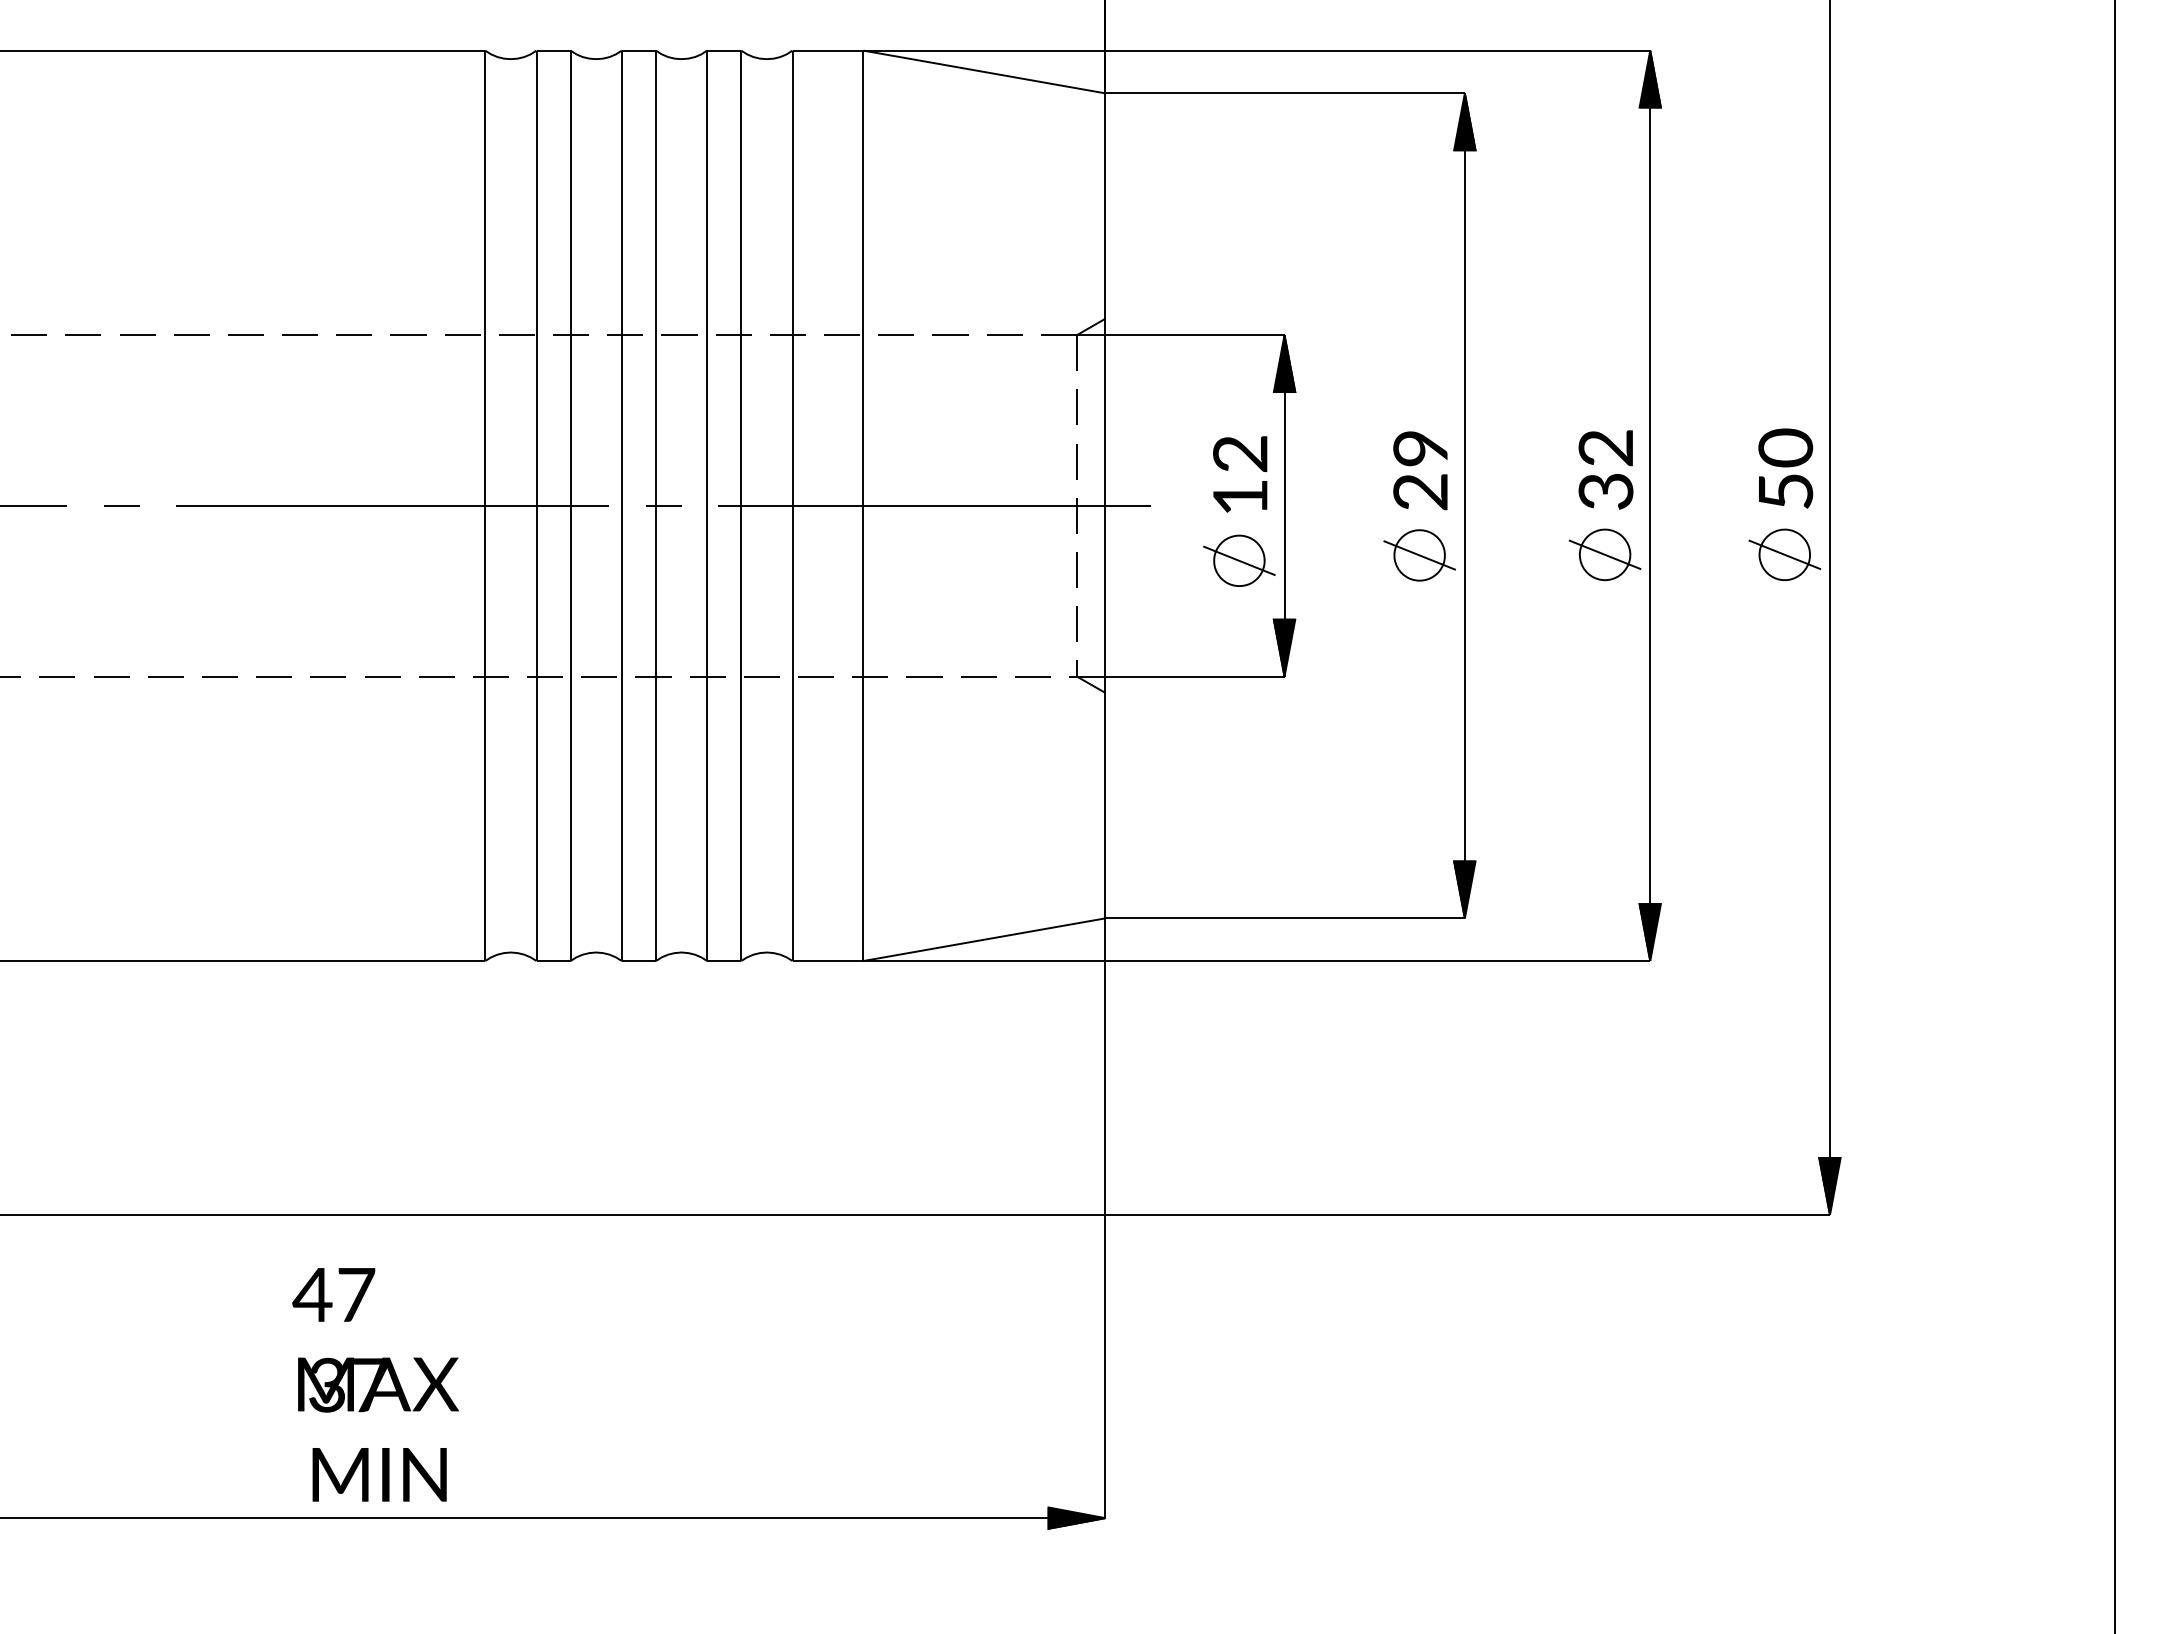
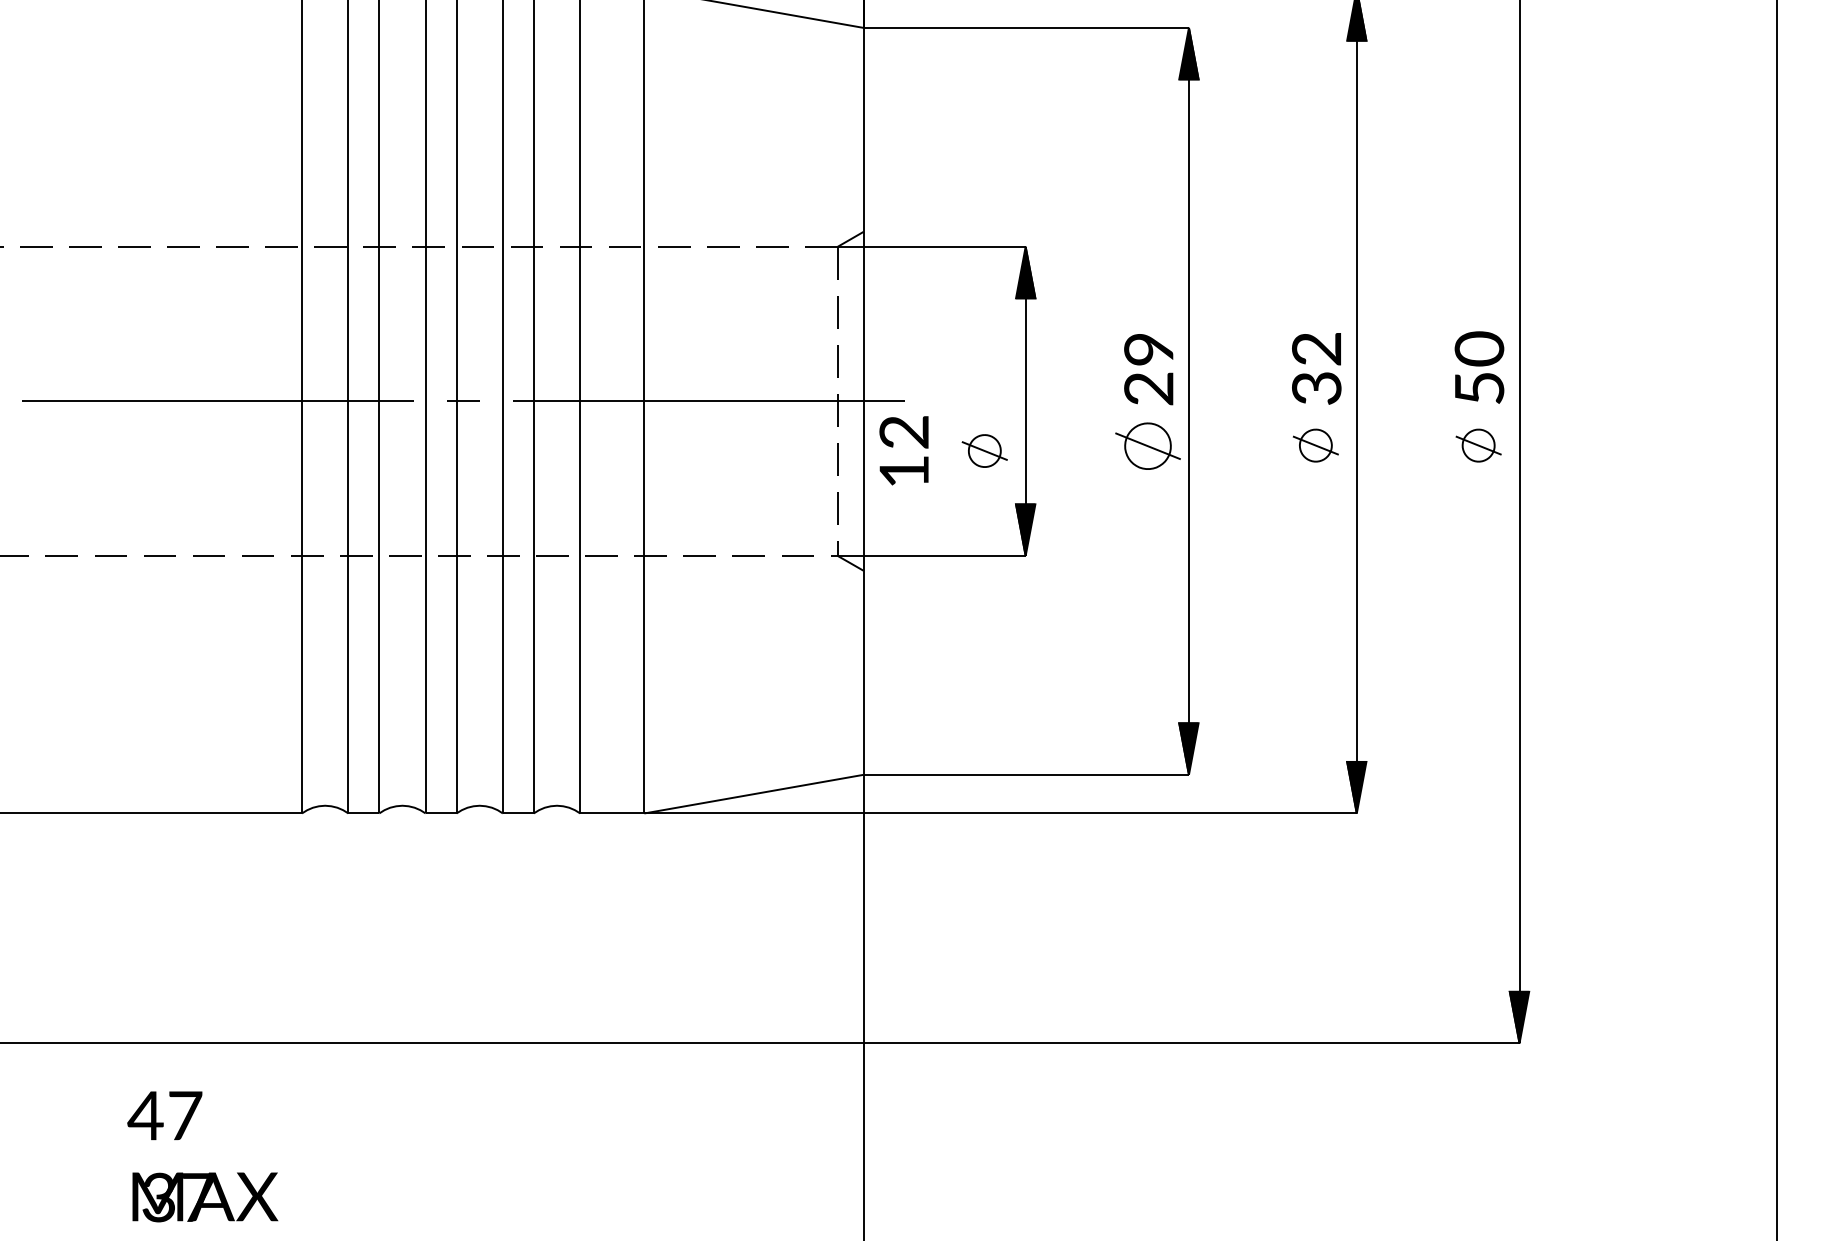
text: (1240, 474) -> (904, 450), moved
part: (1604, 554) -> (1315, 445), size x0.7
part: (1784, 554) -> (1478, 445), size x0.7
part: (1239, 560) -> (984, 450), size x0.7

